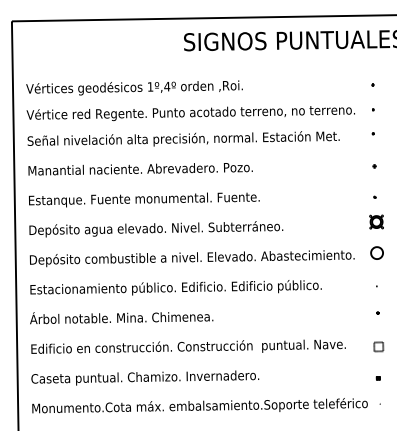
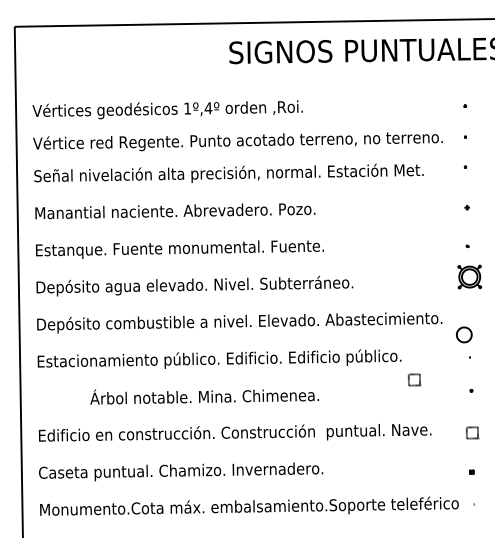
part: (376, 222) -> (469, 277), size x1.4
part: (377, 252) -> (464, 334), moved
part: (332, 304) -> (414, 379), added
text: (121, 317) -> (204, 396), moved

